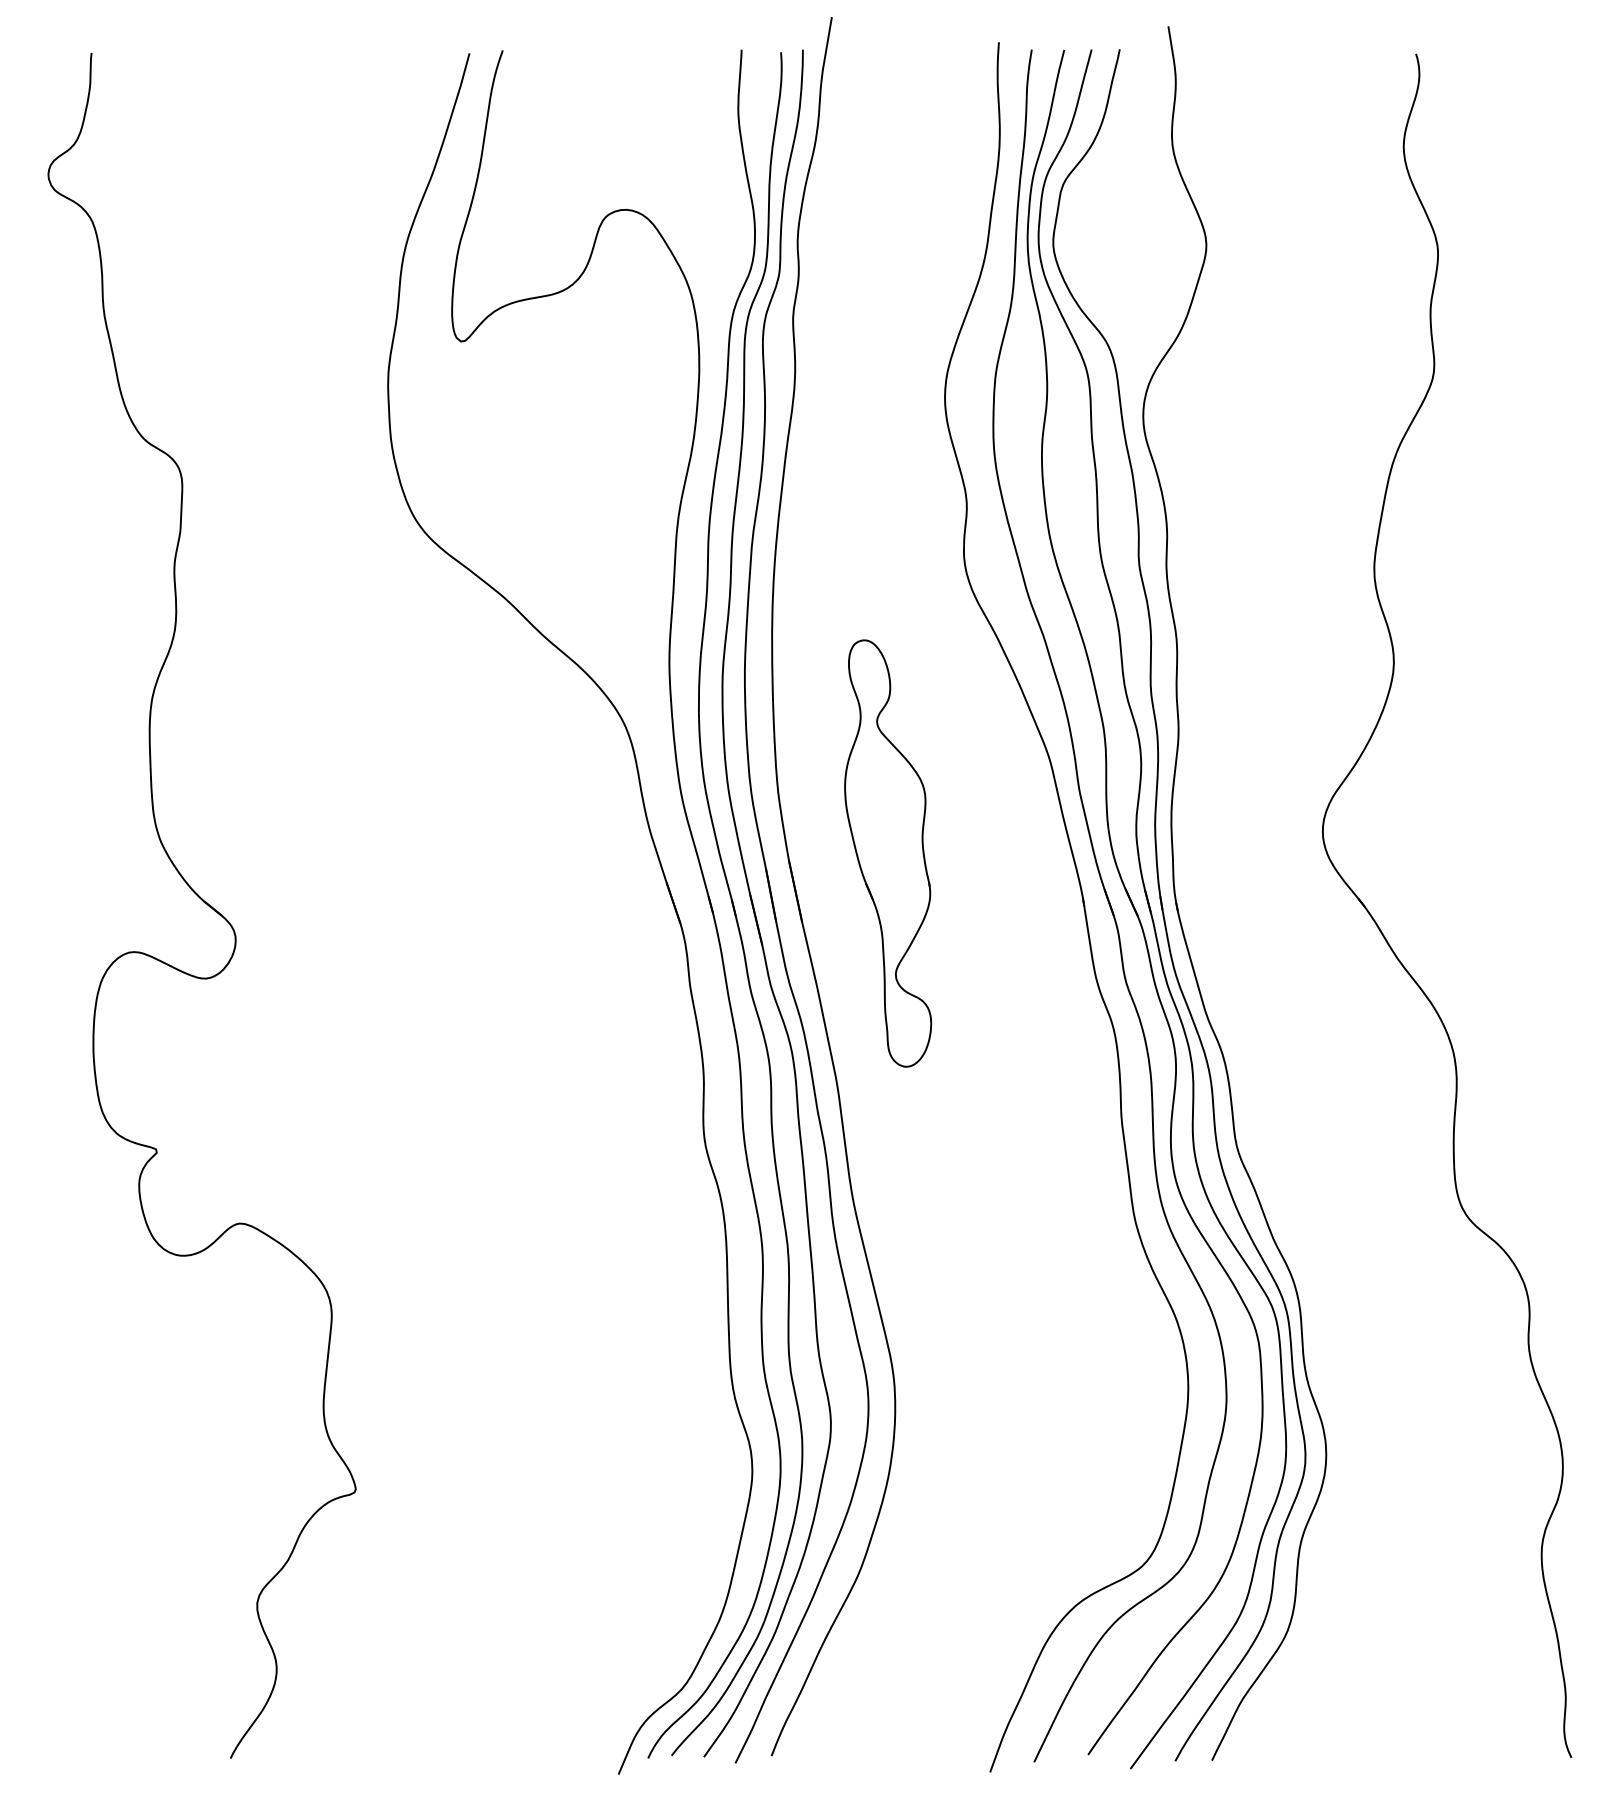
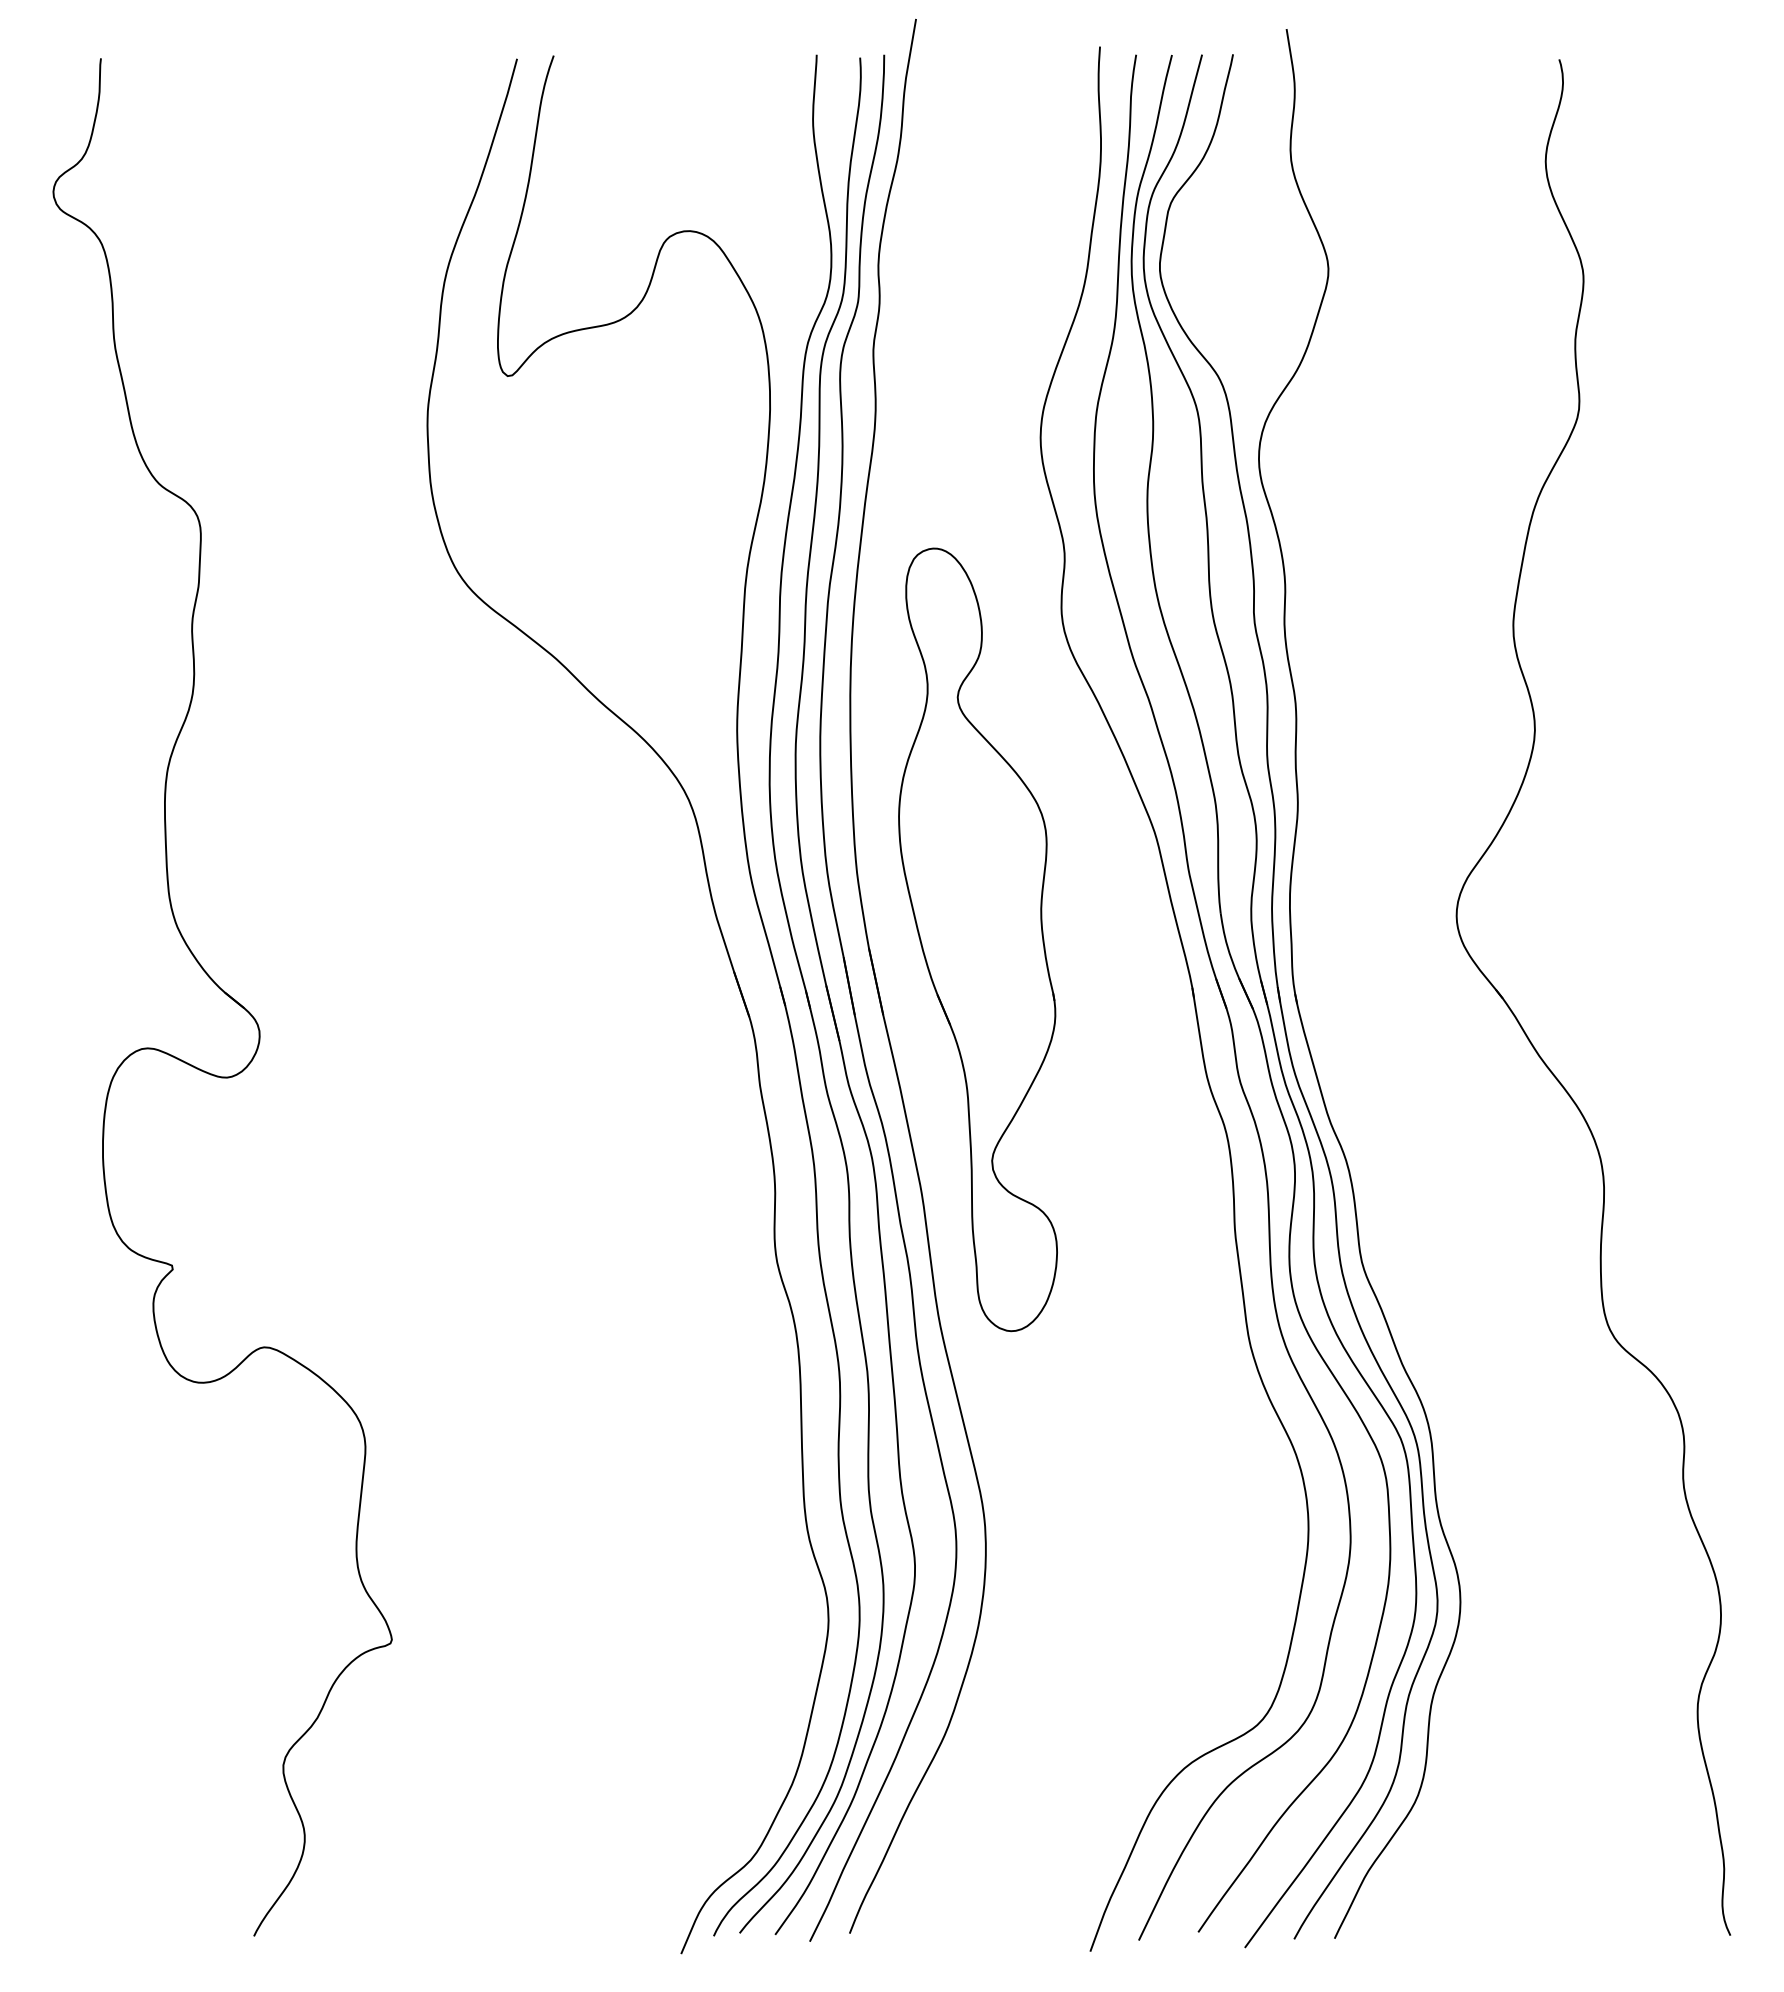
part: (887, 853) -> (977, 939), size x1.67

